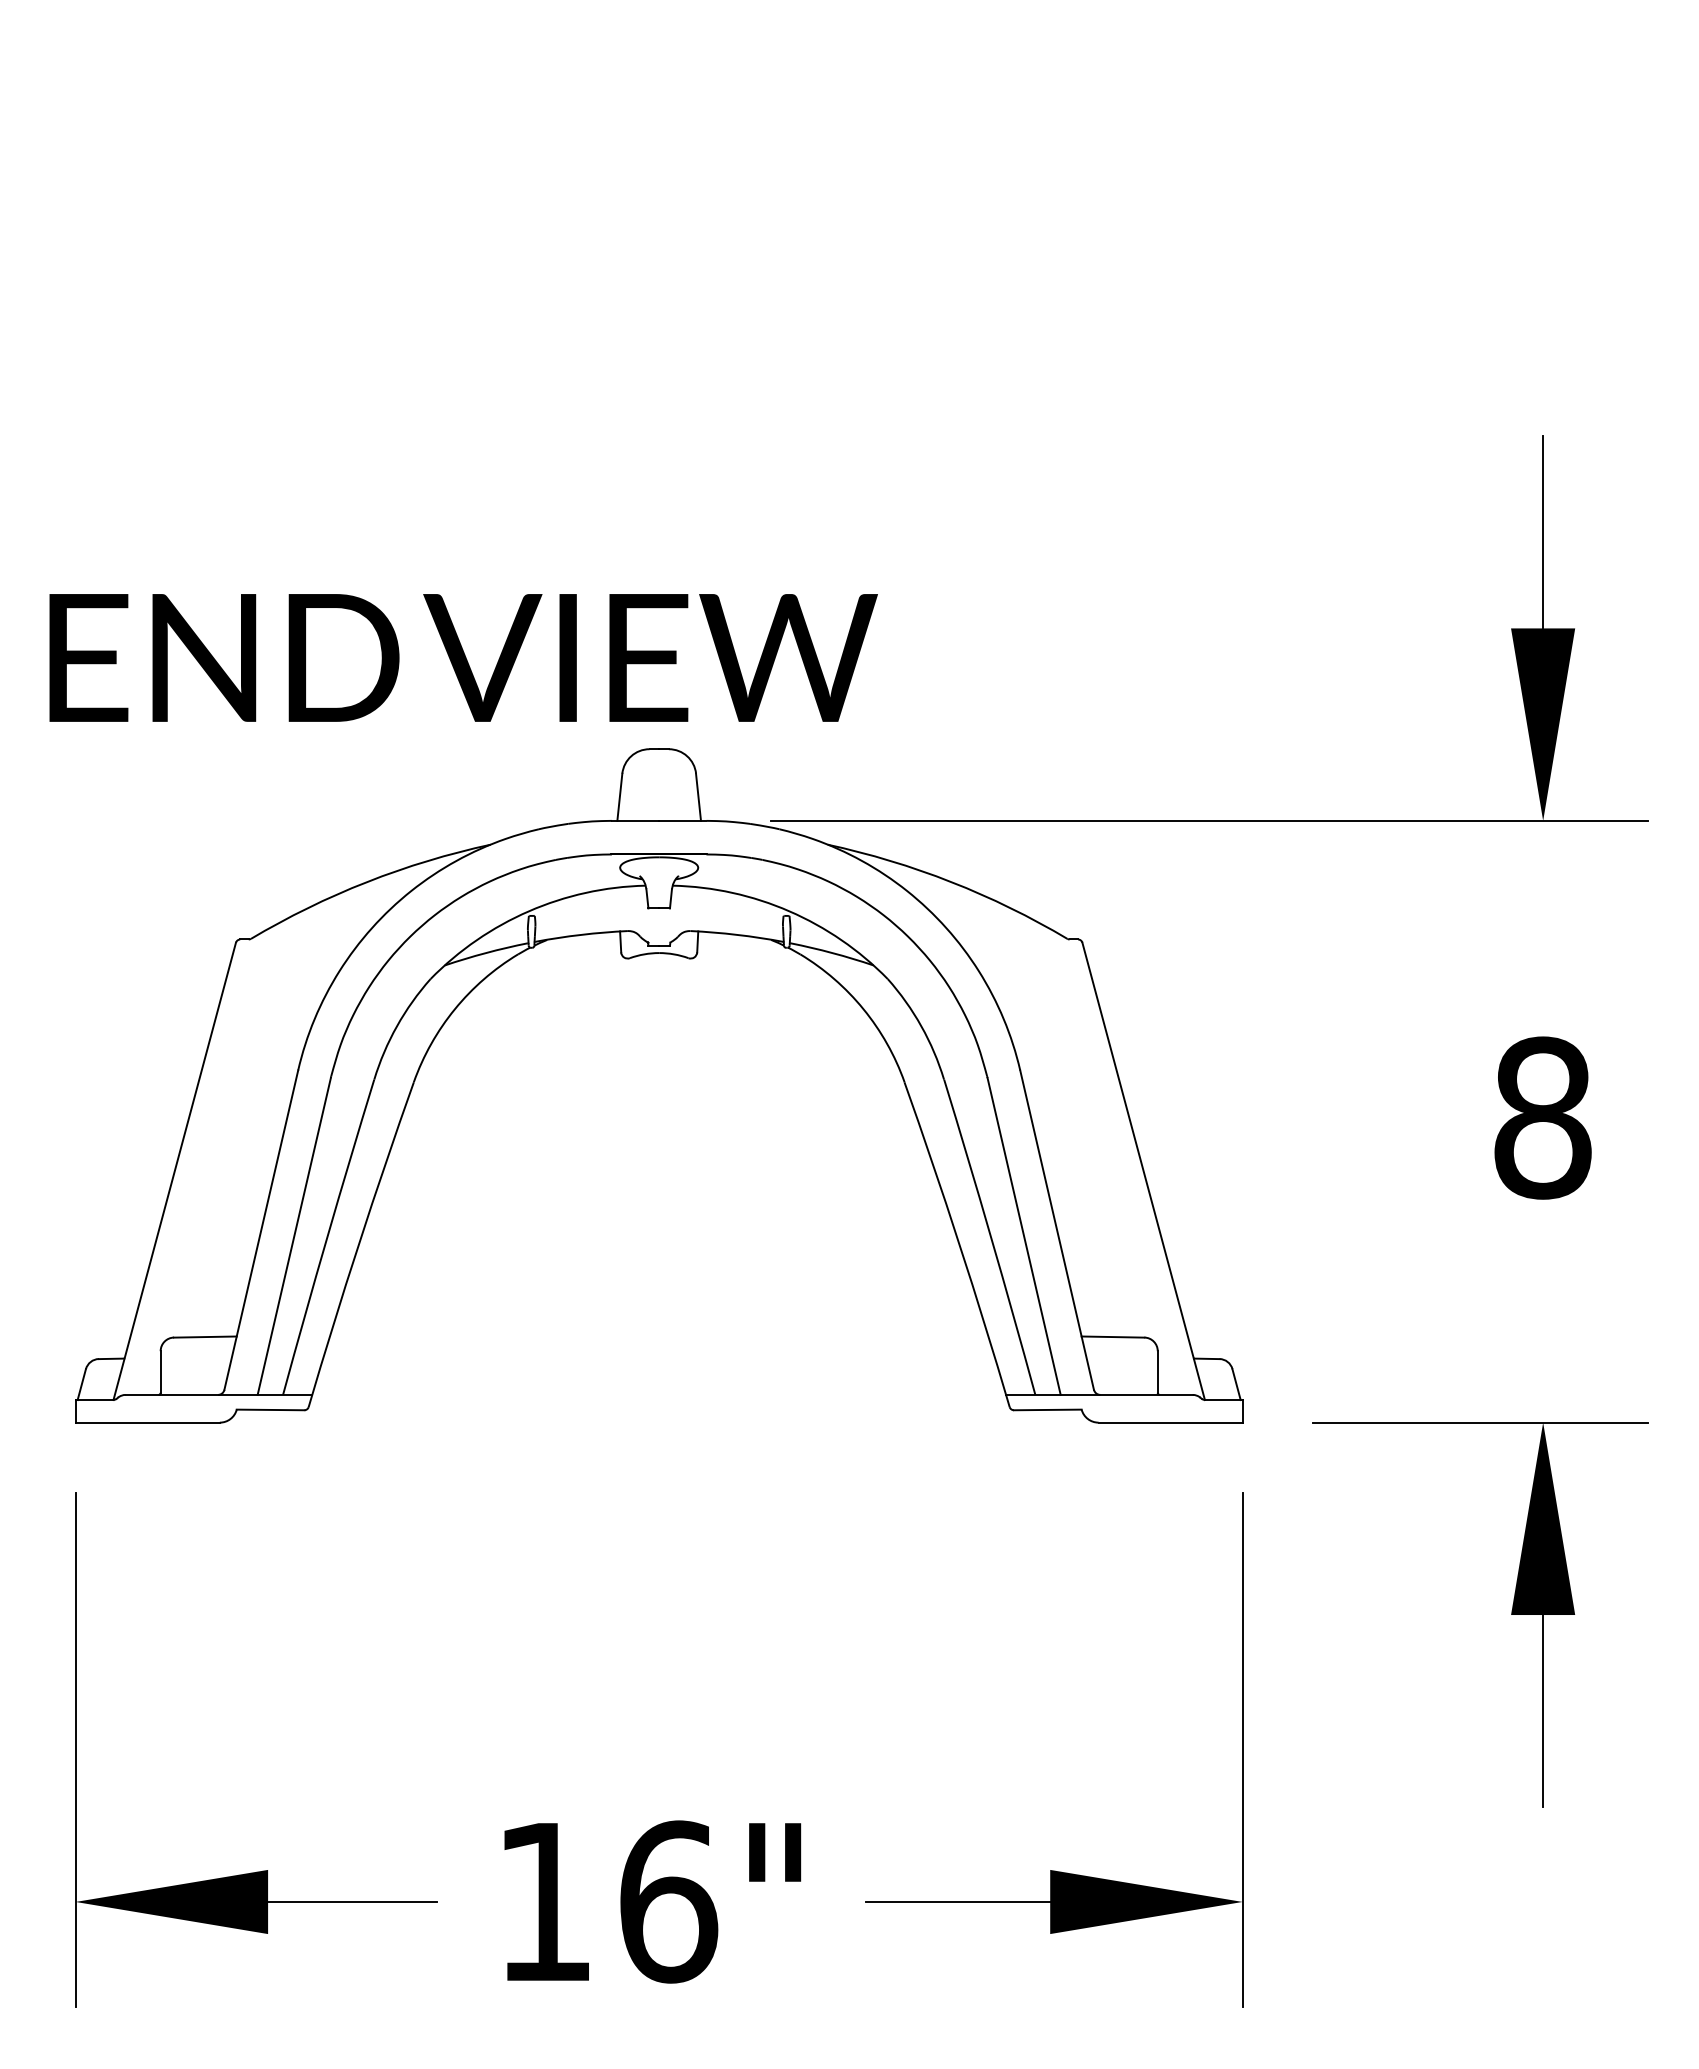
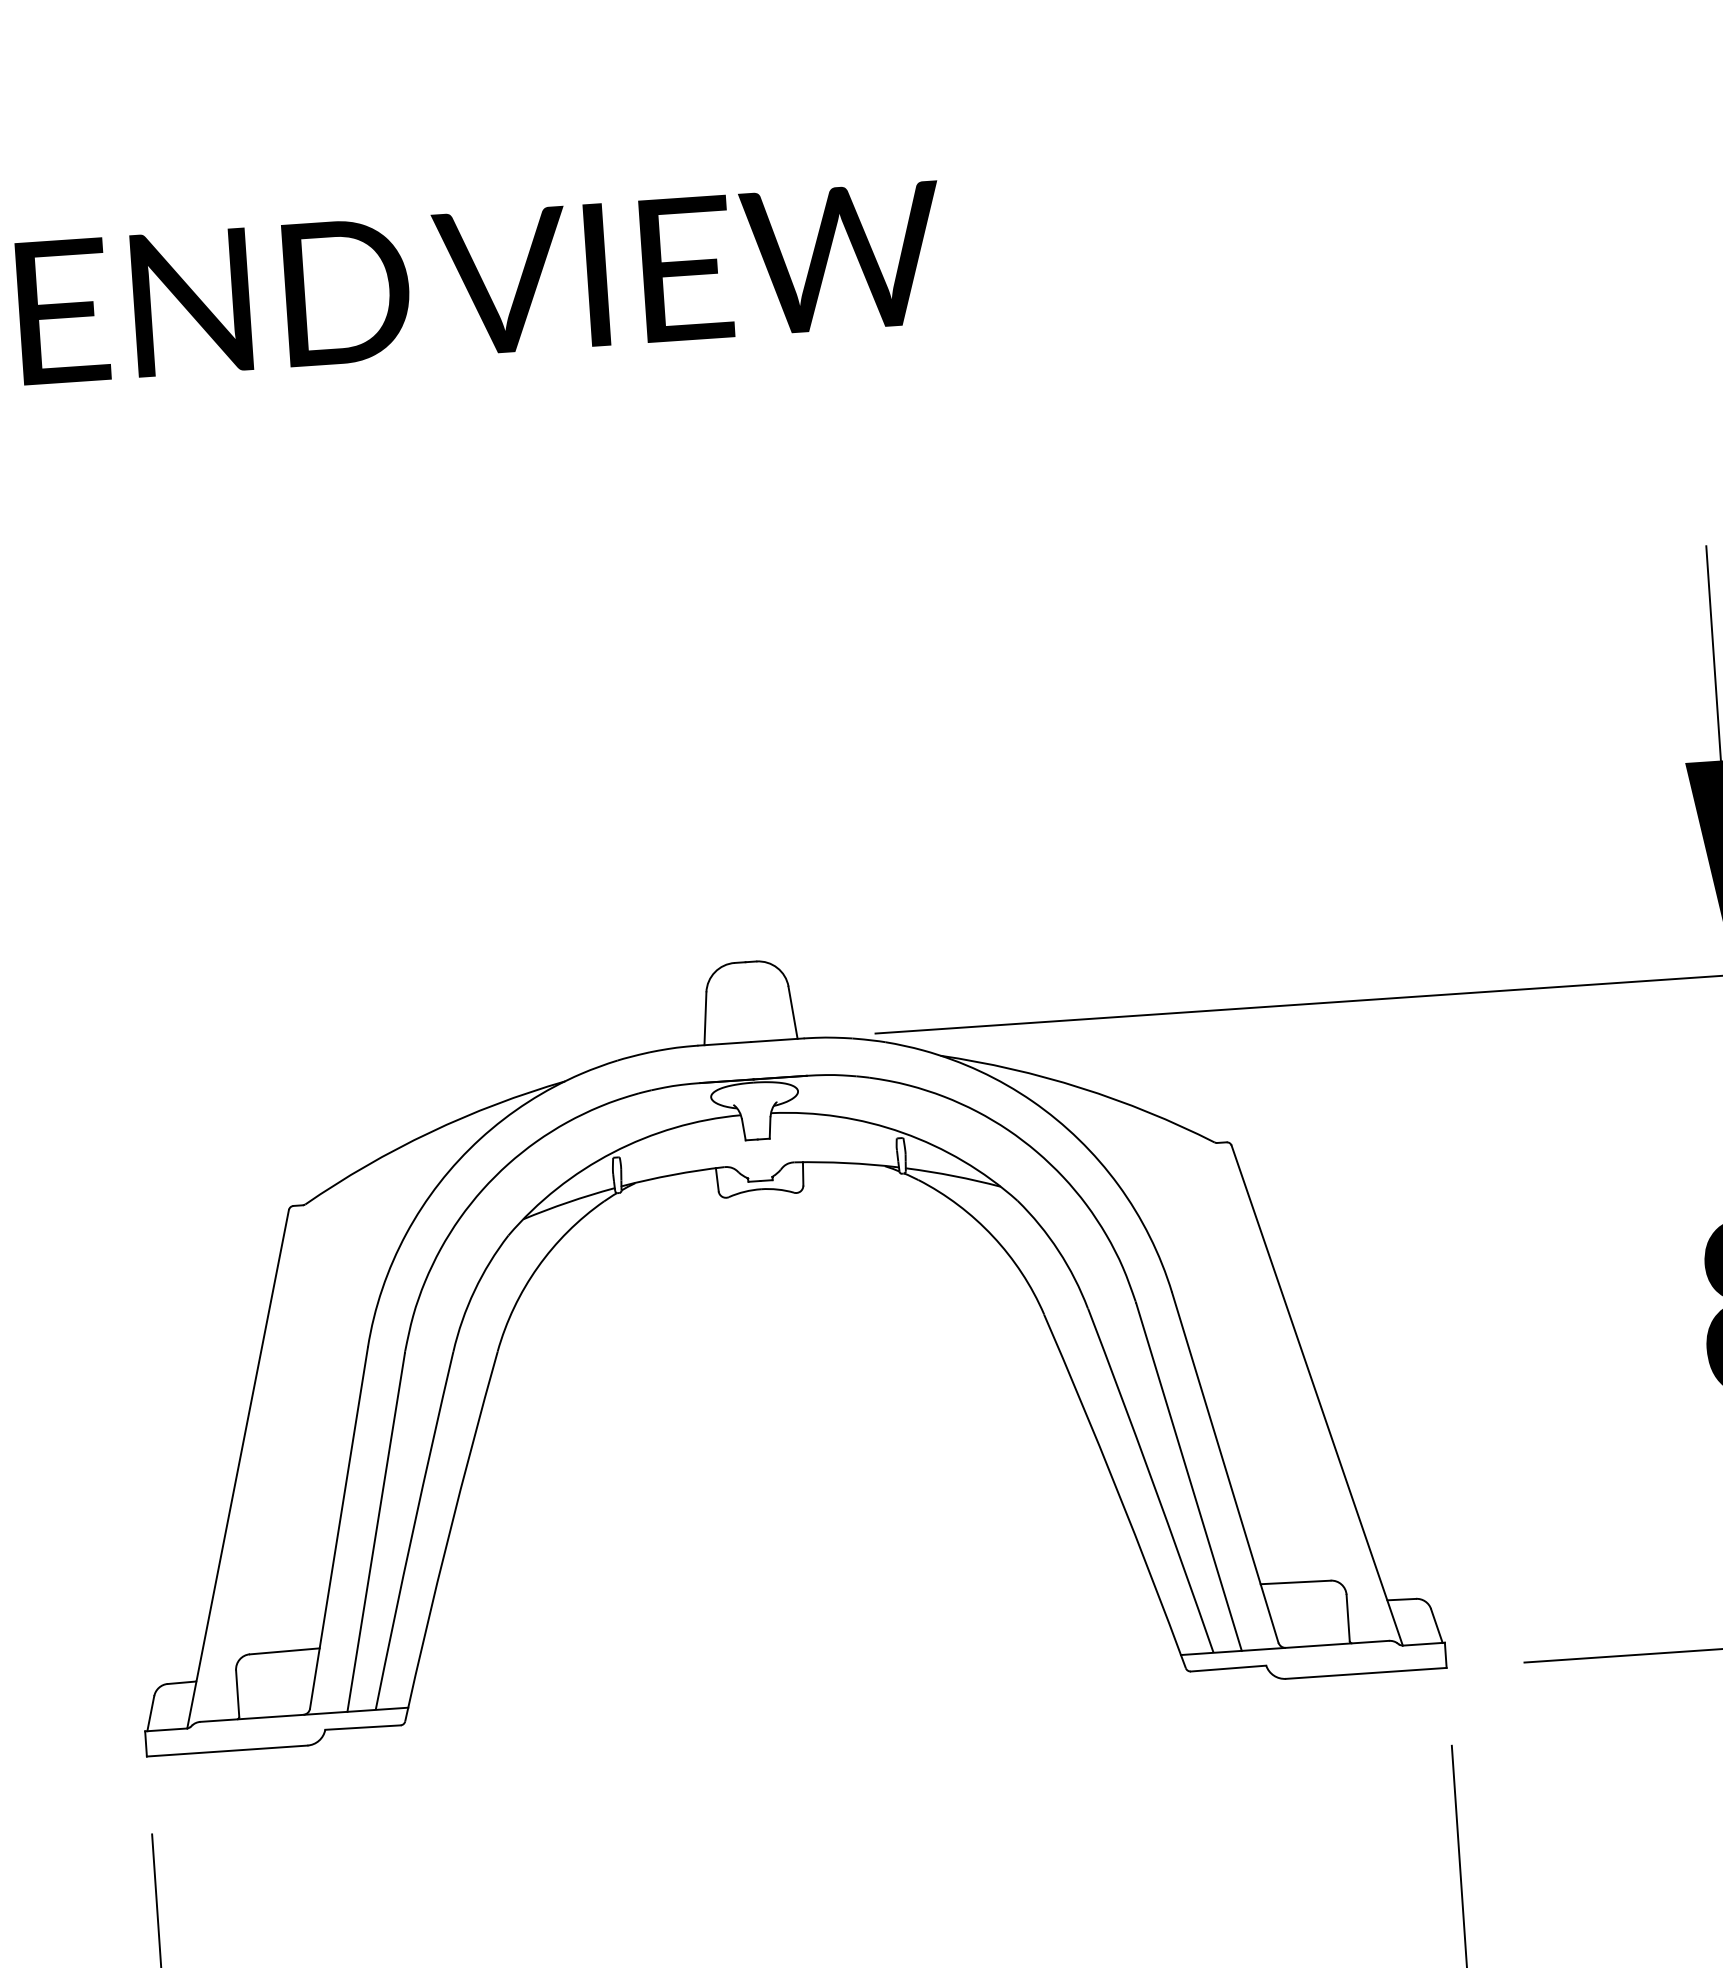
text: (463, 657) -> (480, 282), moved

